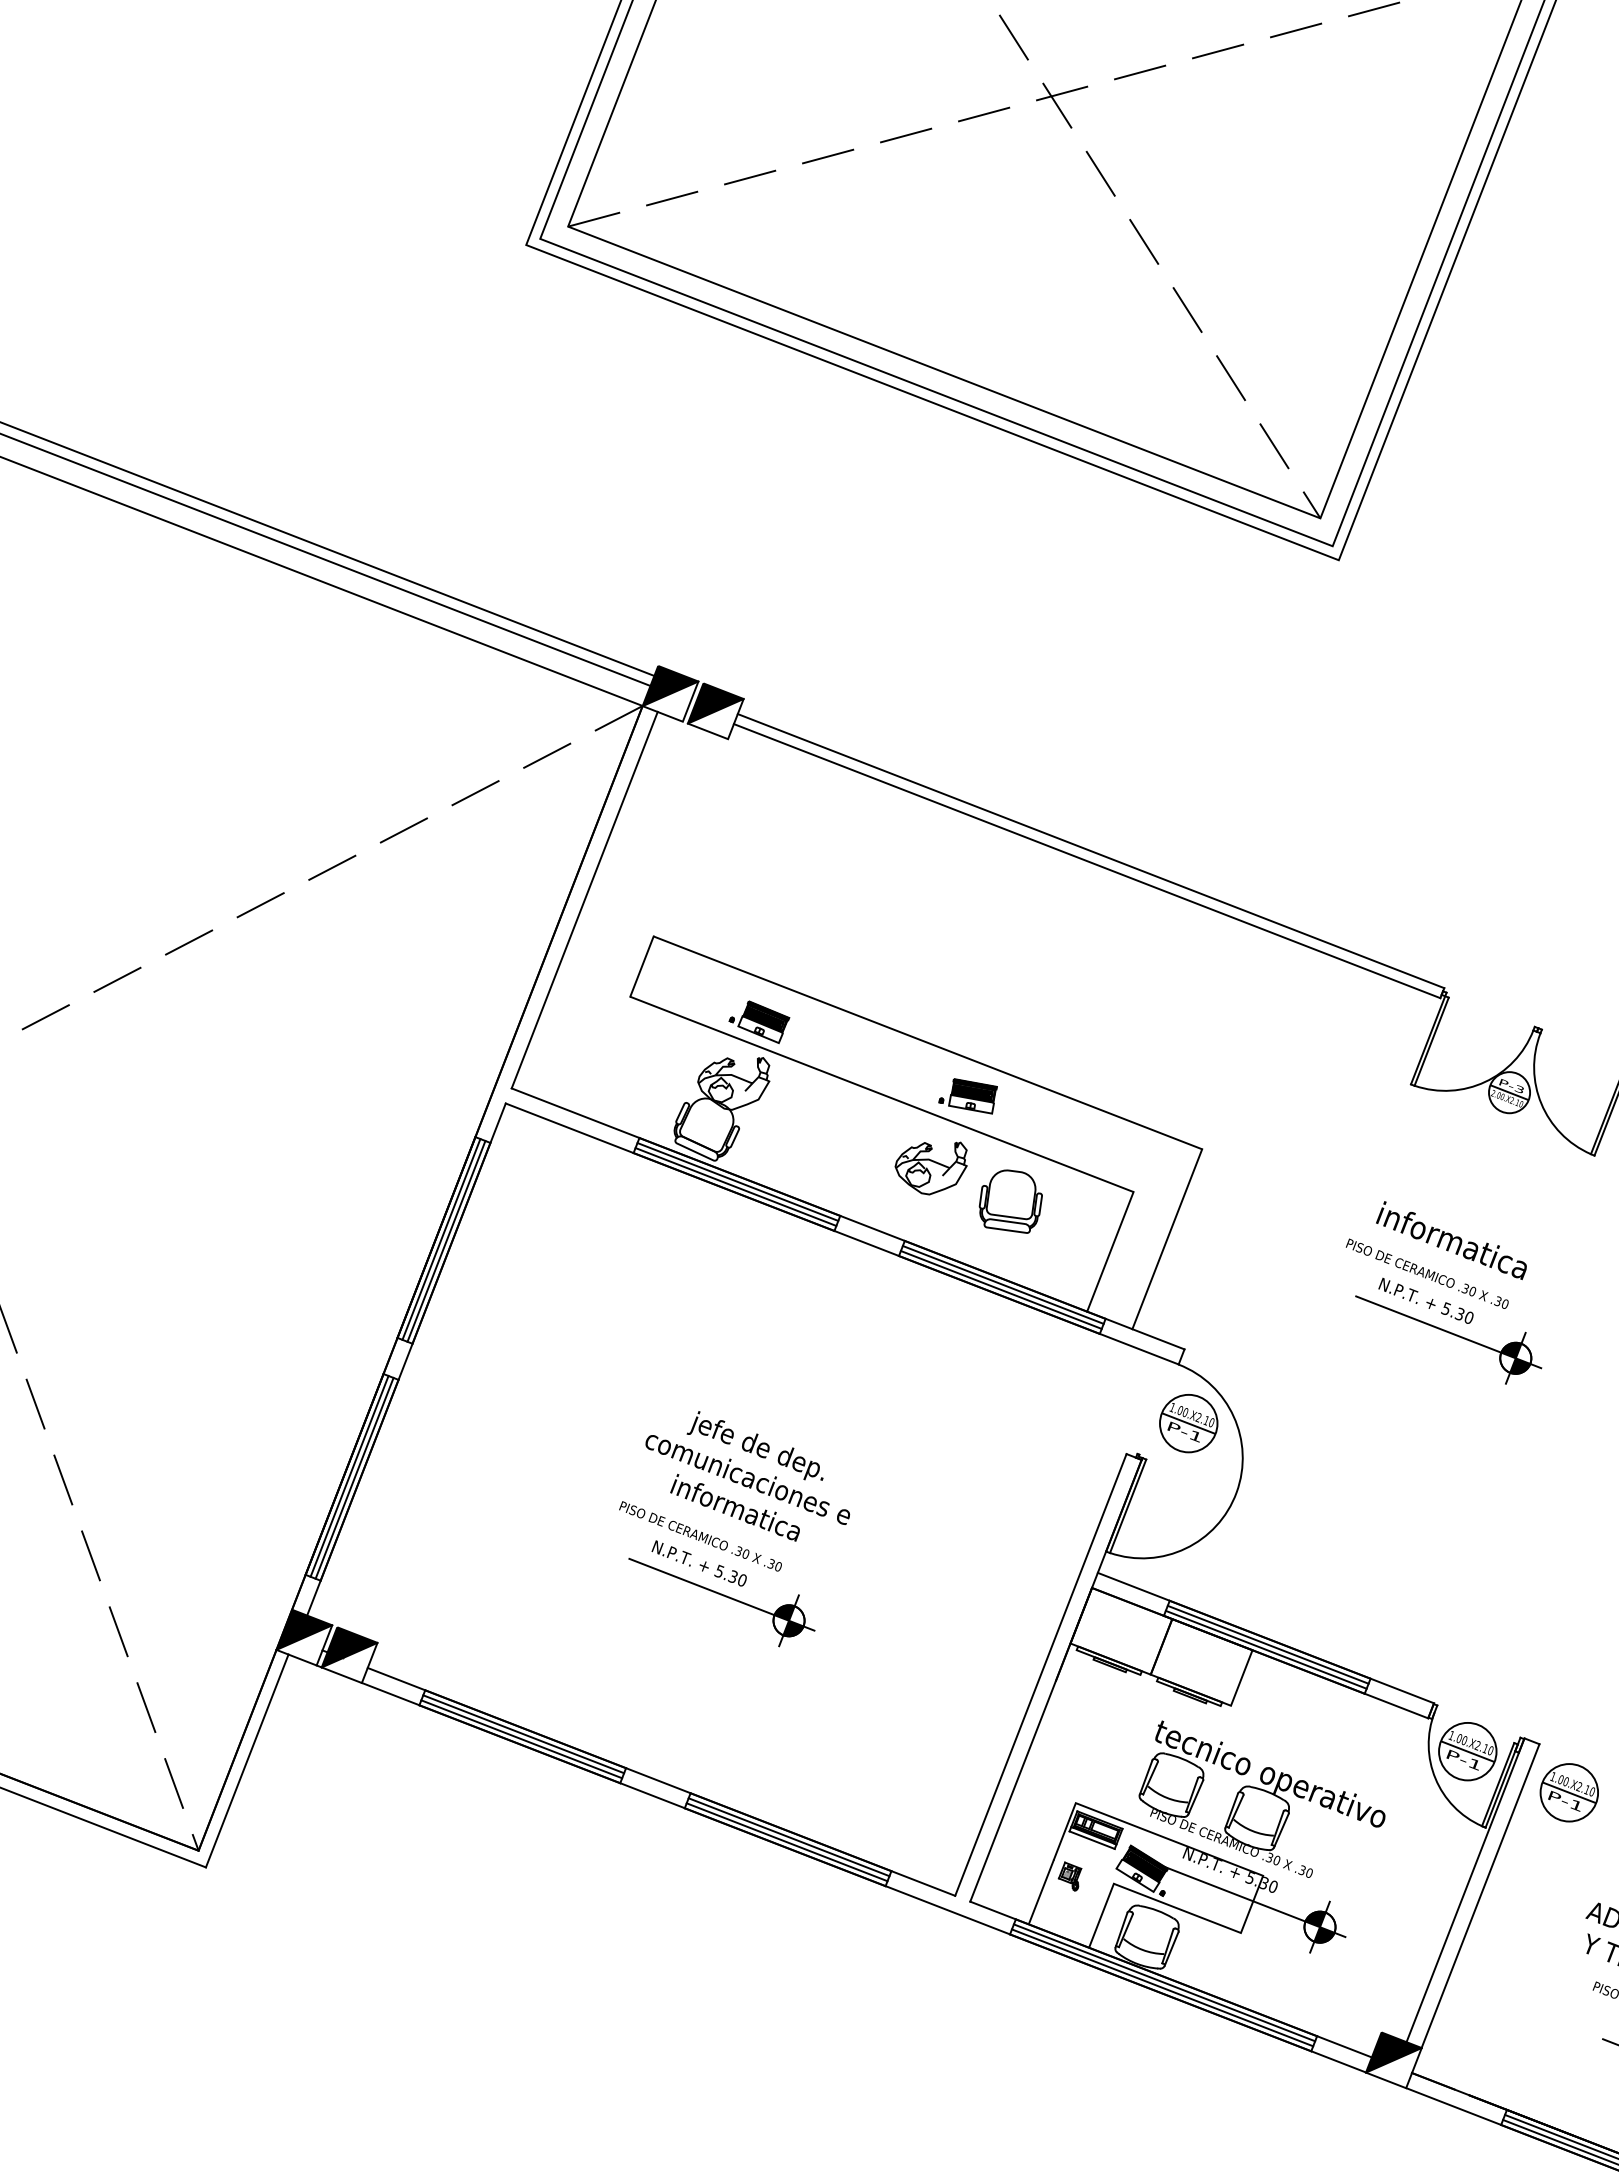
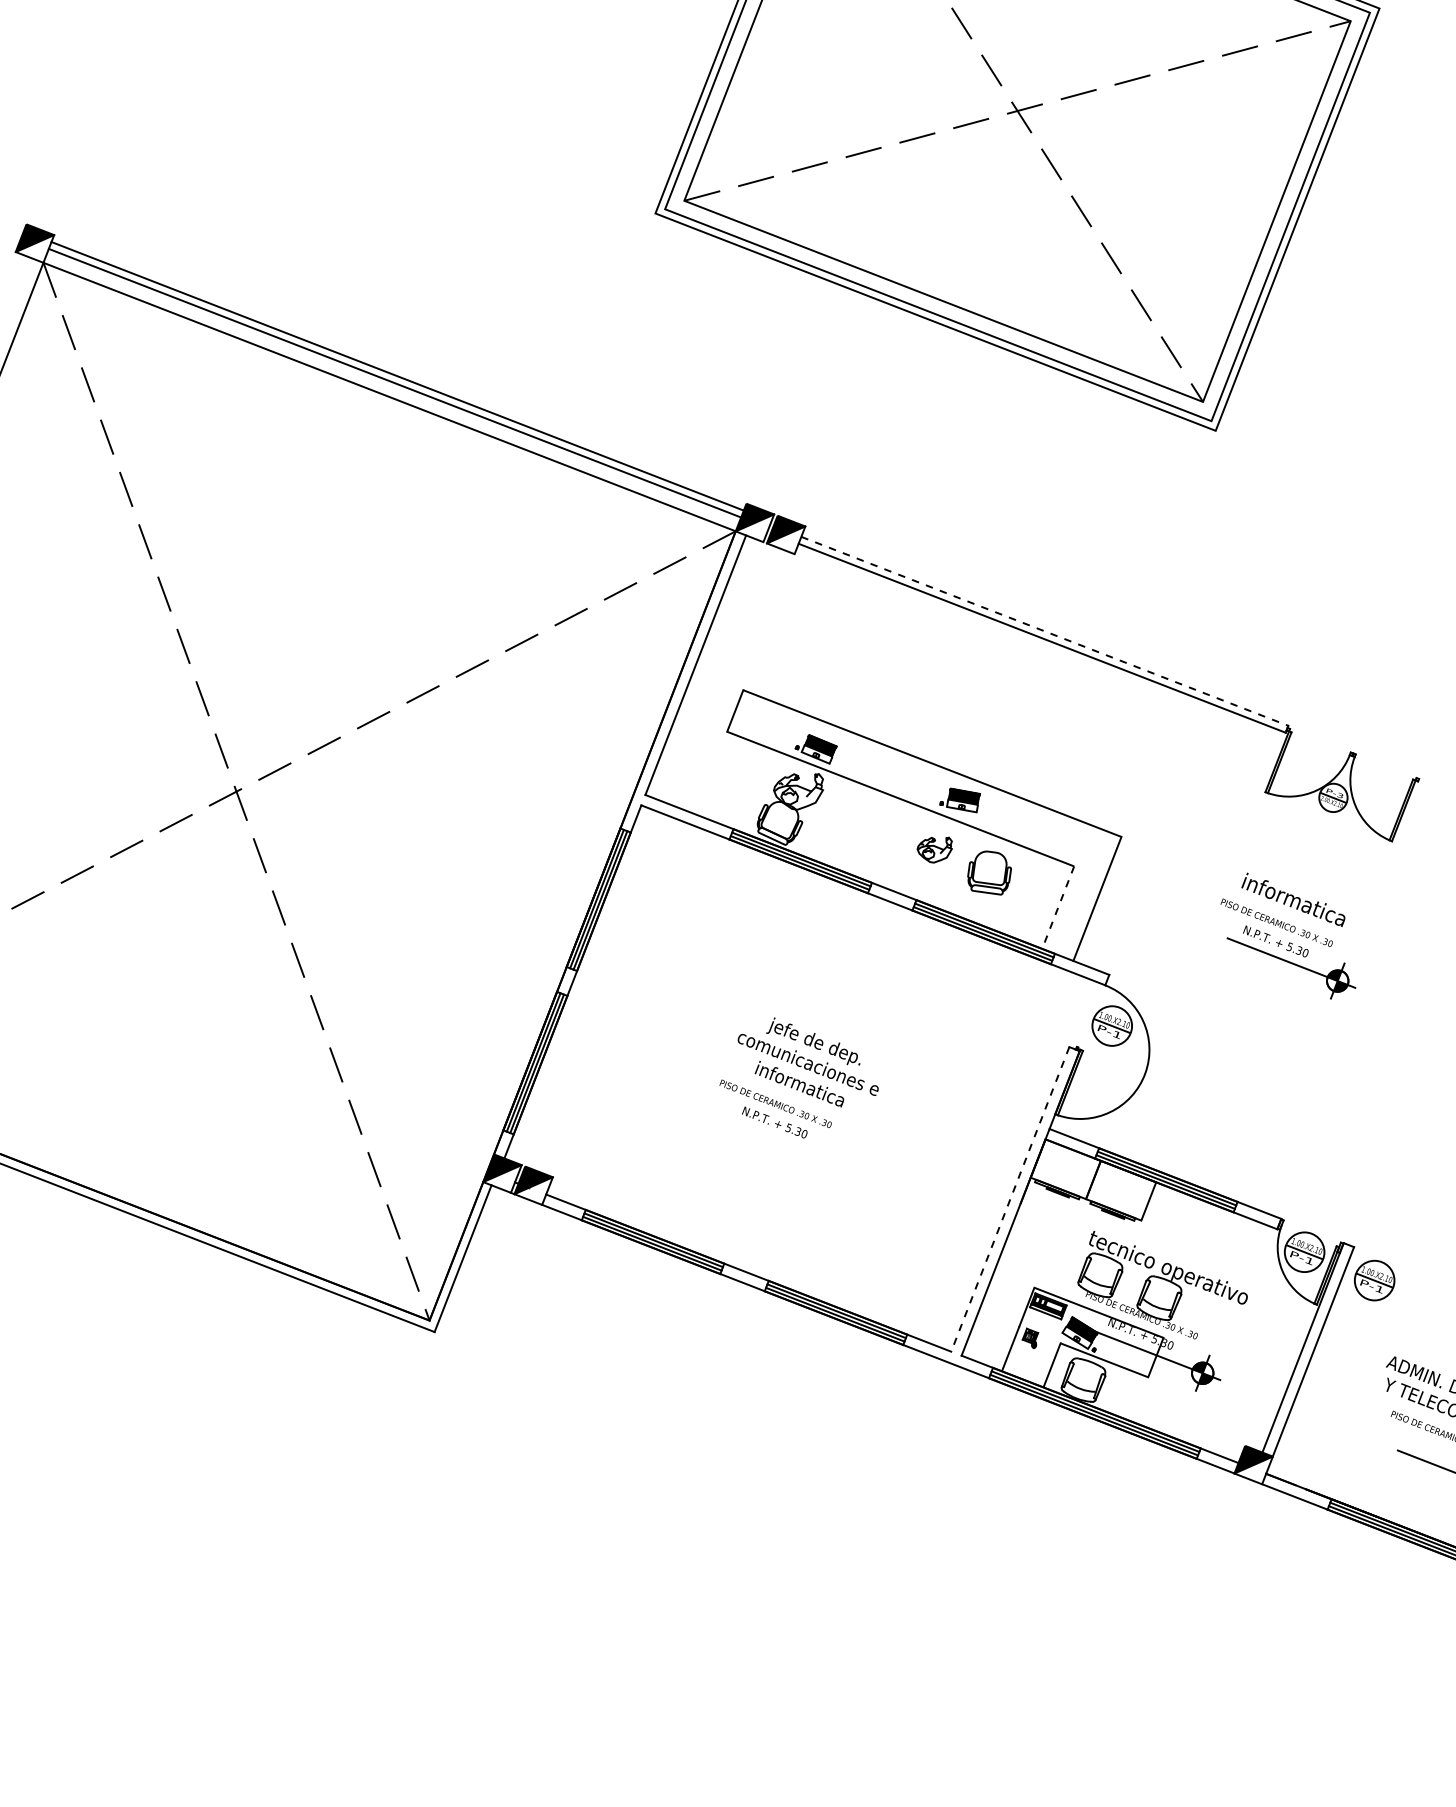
line: (1091, 851) -> (1045, 631), solid -> dashed
part: (930, 1167) -> (934, 849), size x0.7
line: (1110, 1253) -> (1058, 908), solid -> dashed
part: (722, 1602) -> (790, 1149), removed
line: (1041, 1675) -> (1010, 1199), solid -> dashed

